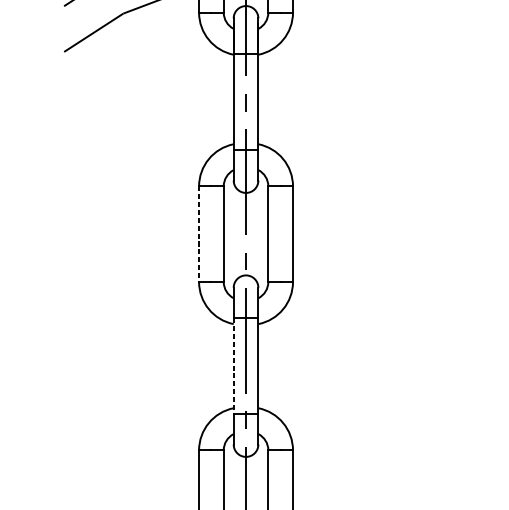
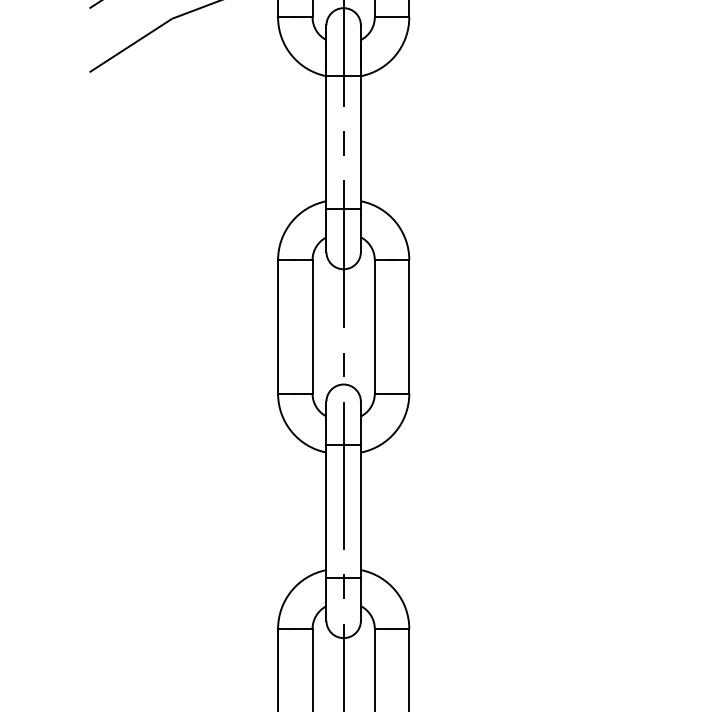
line: (199, 233) -> (278, 326), dashed -> solid
line: (233, 366) -> (326, 511), dashed -> solid

